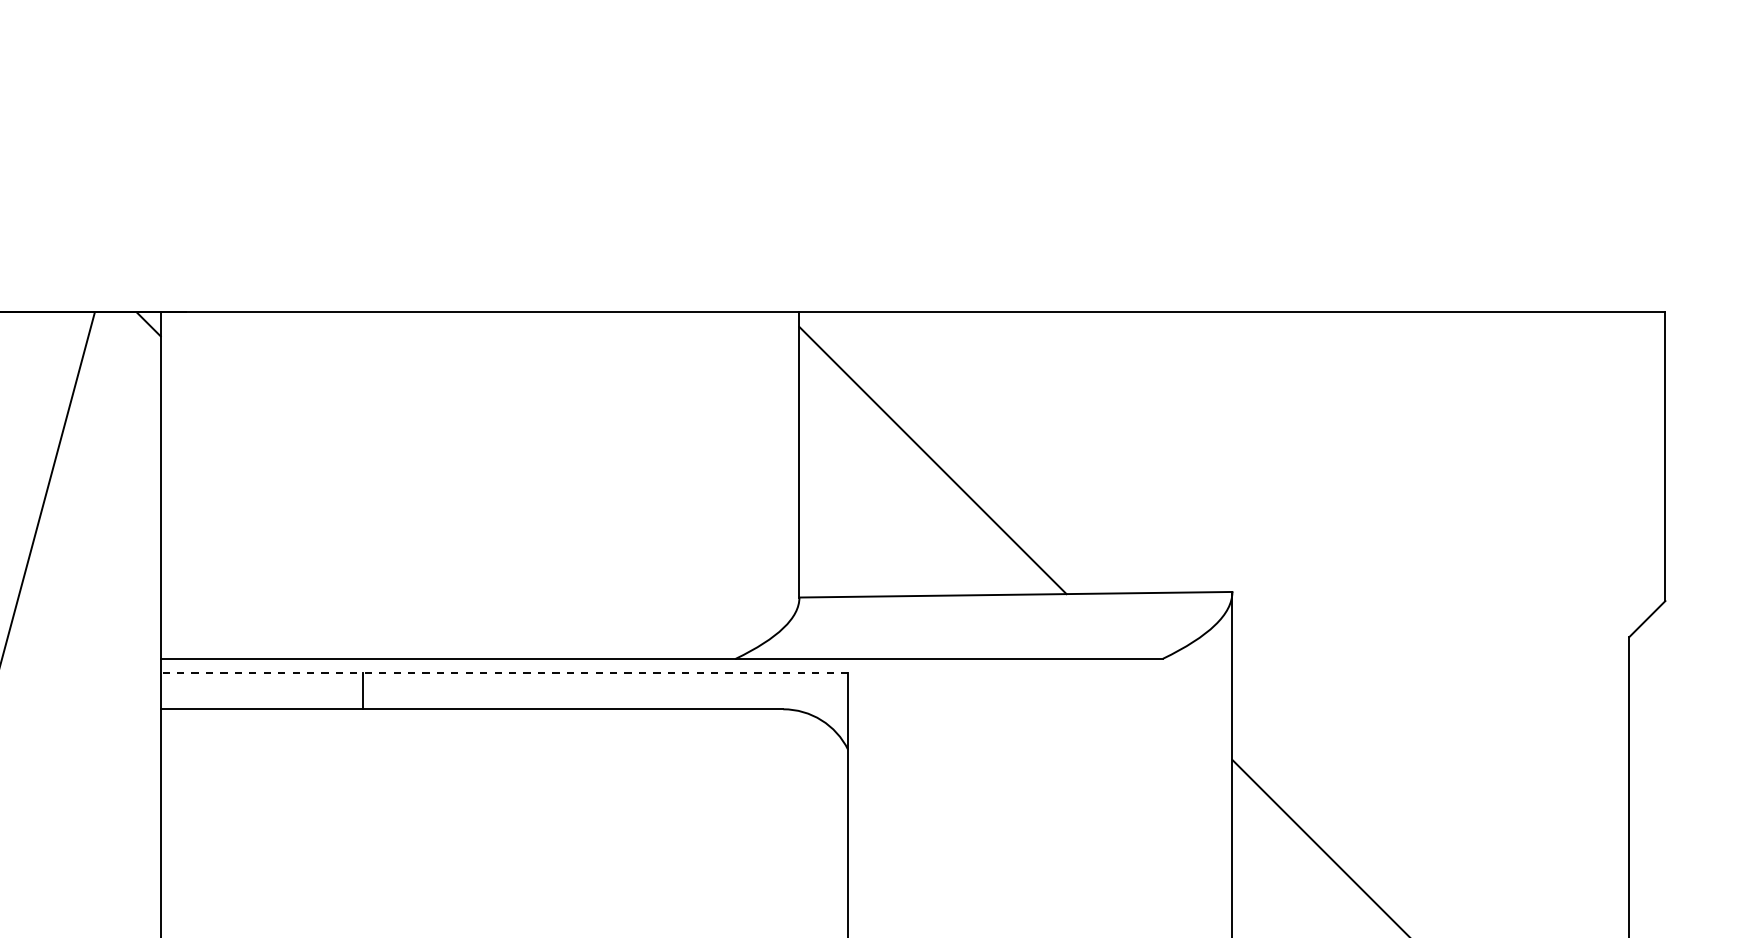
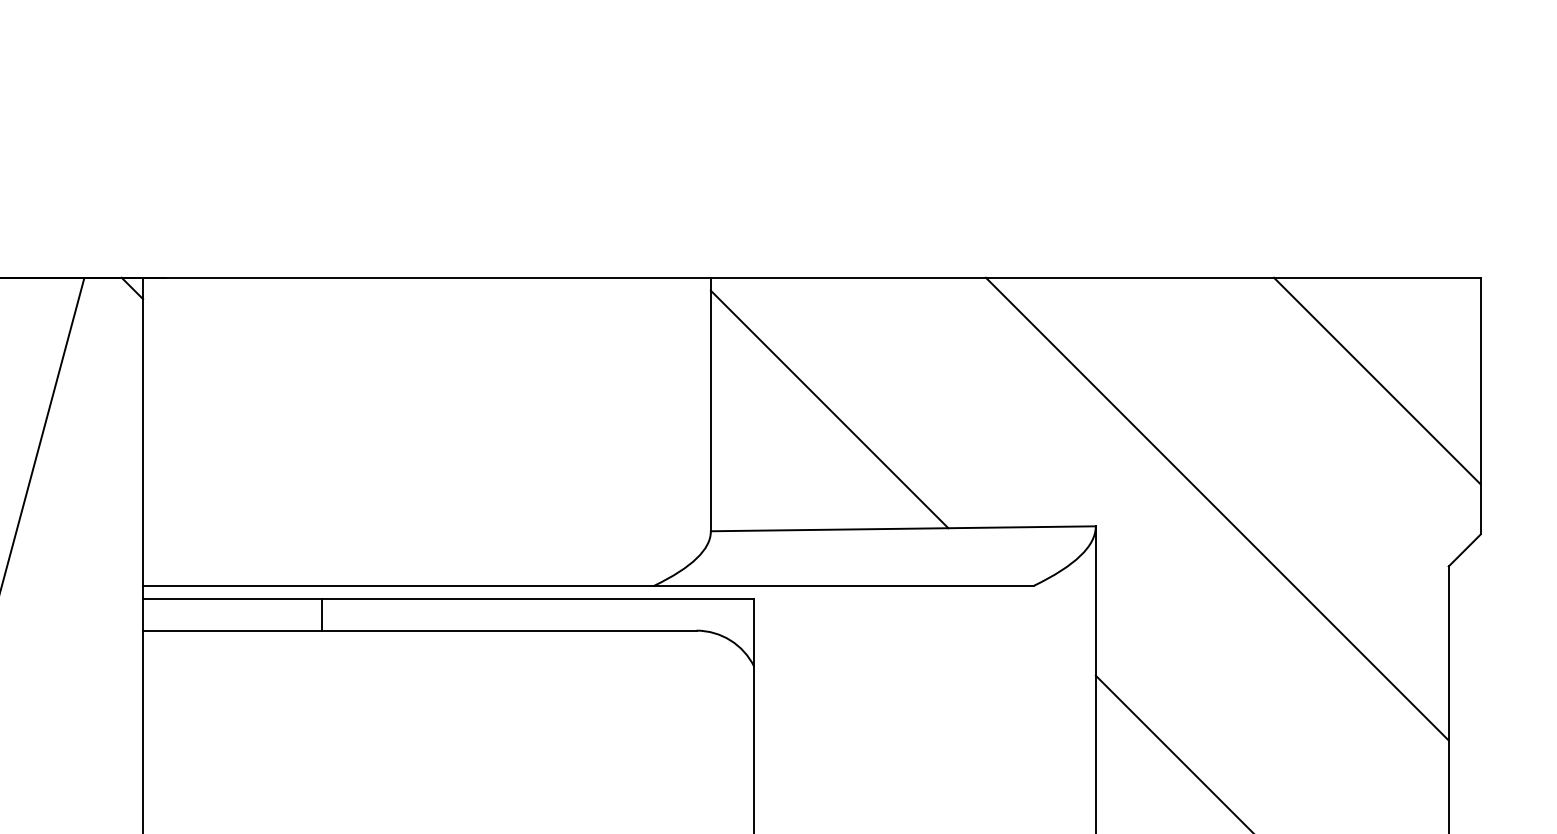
line: (1548, 428) -> (1376, 380), added
line: (1368, 572) -> (1216, 509), added
line: (504, 673) -> (448, 598), dashed -> solid

